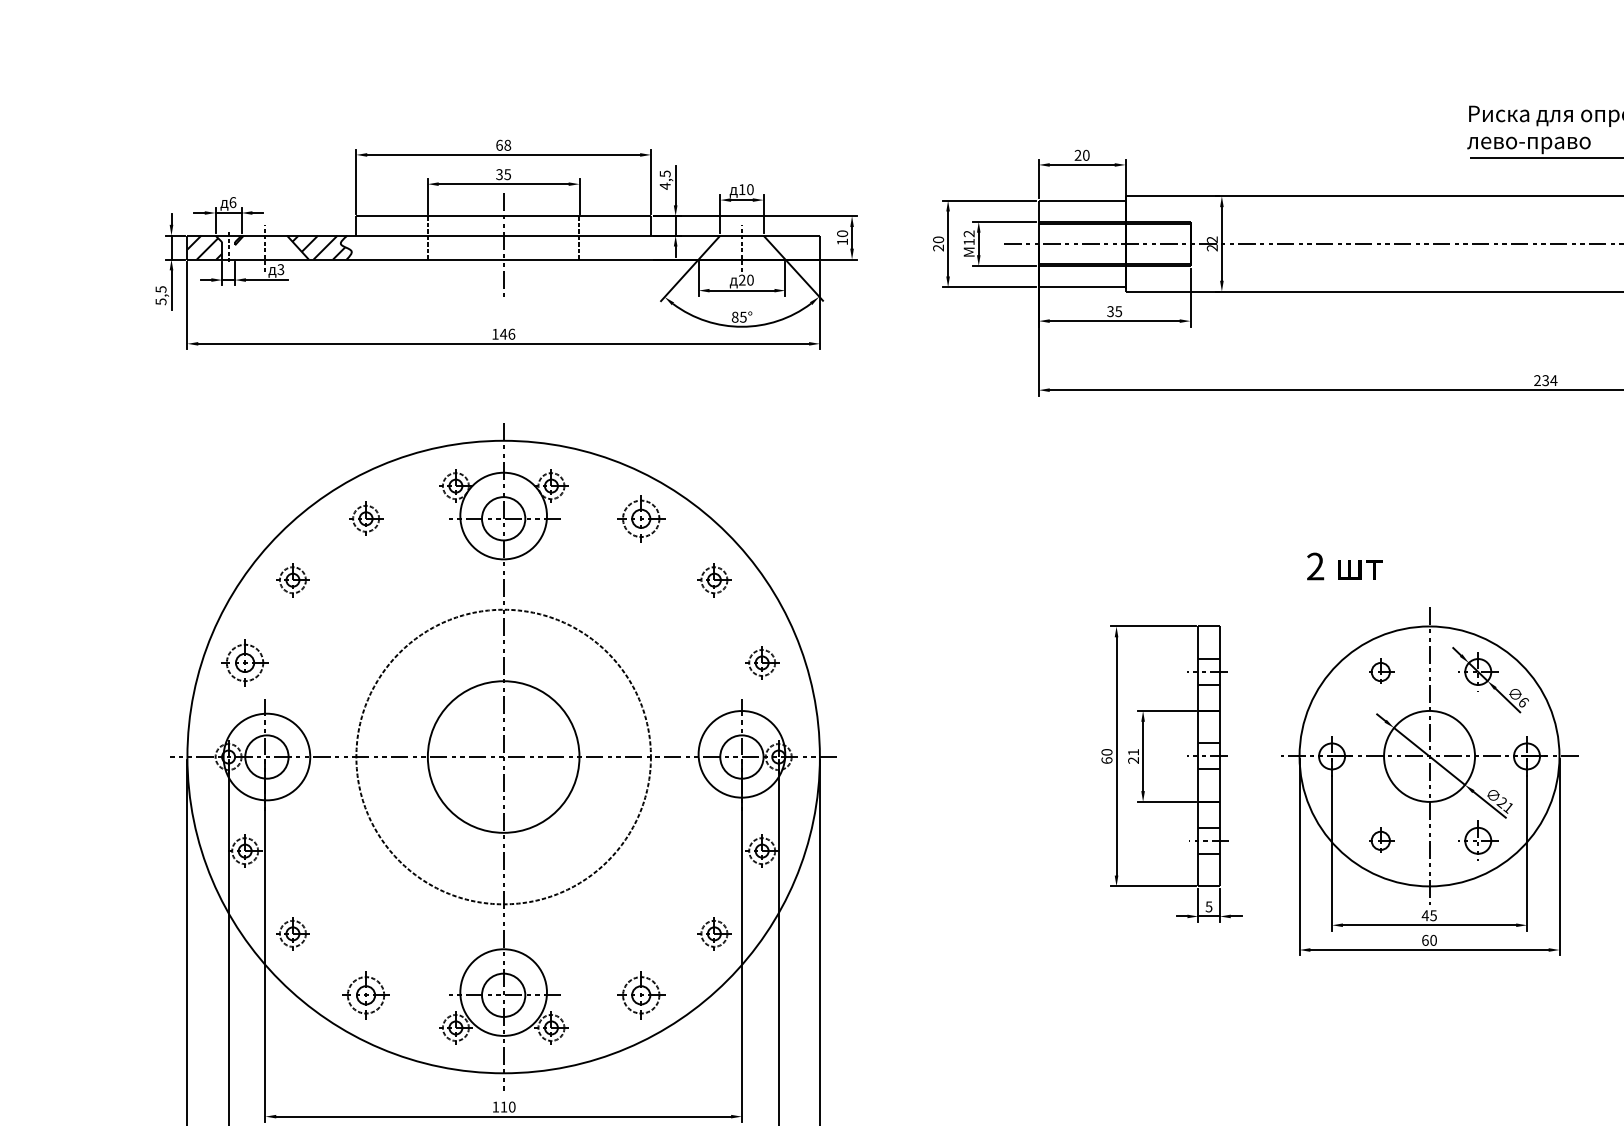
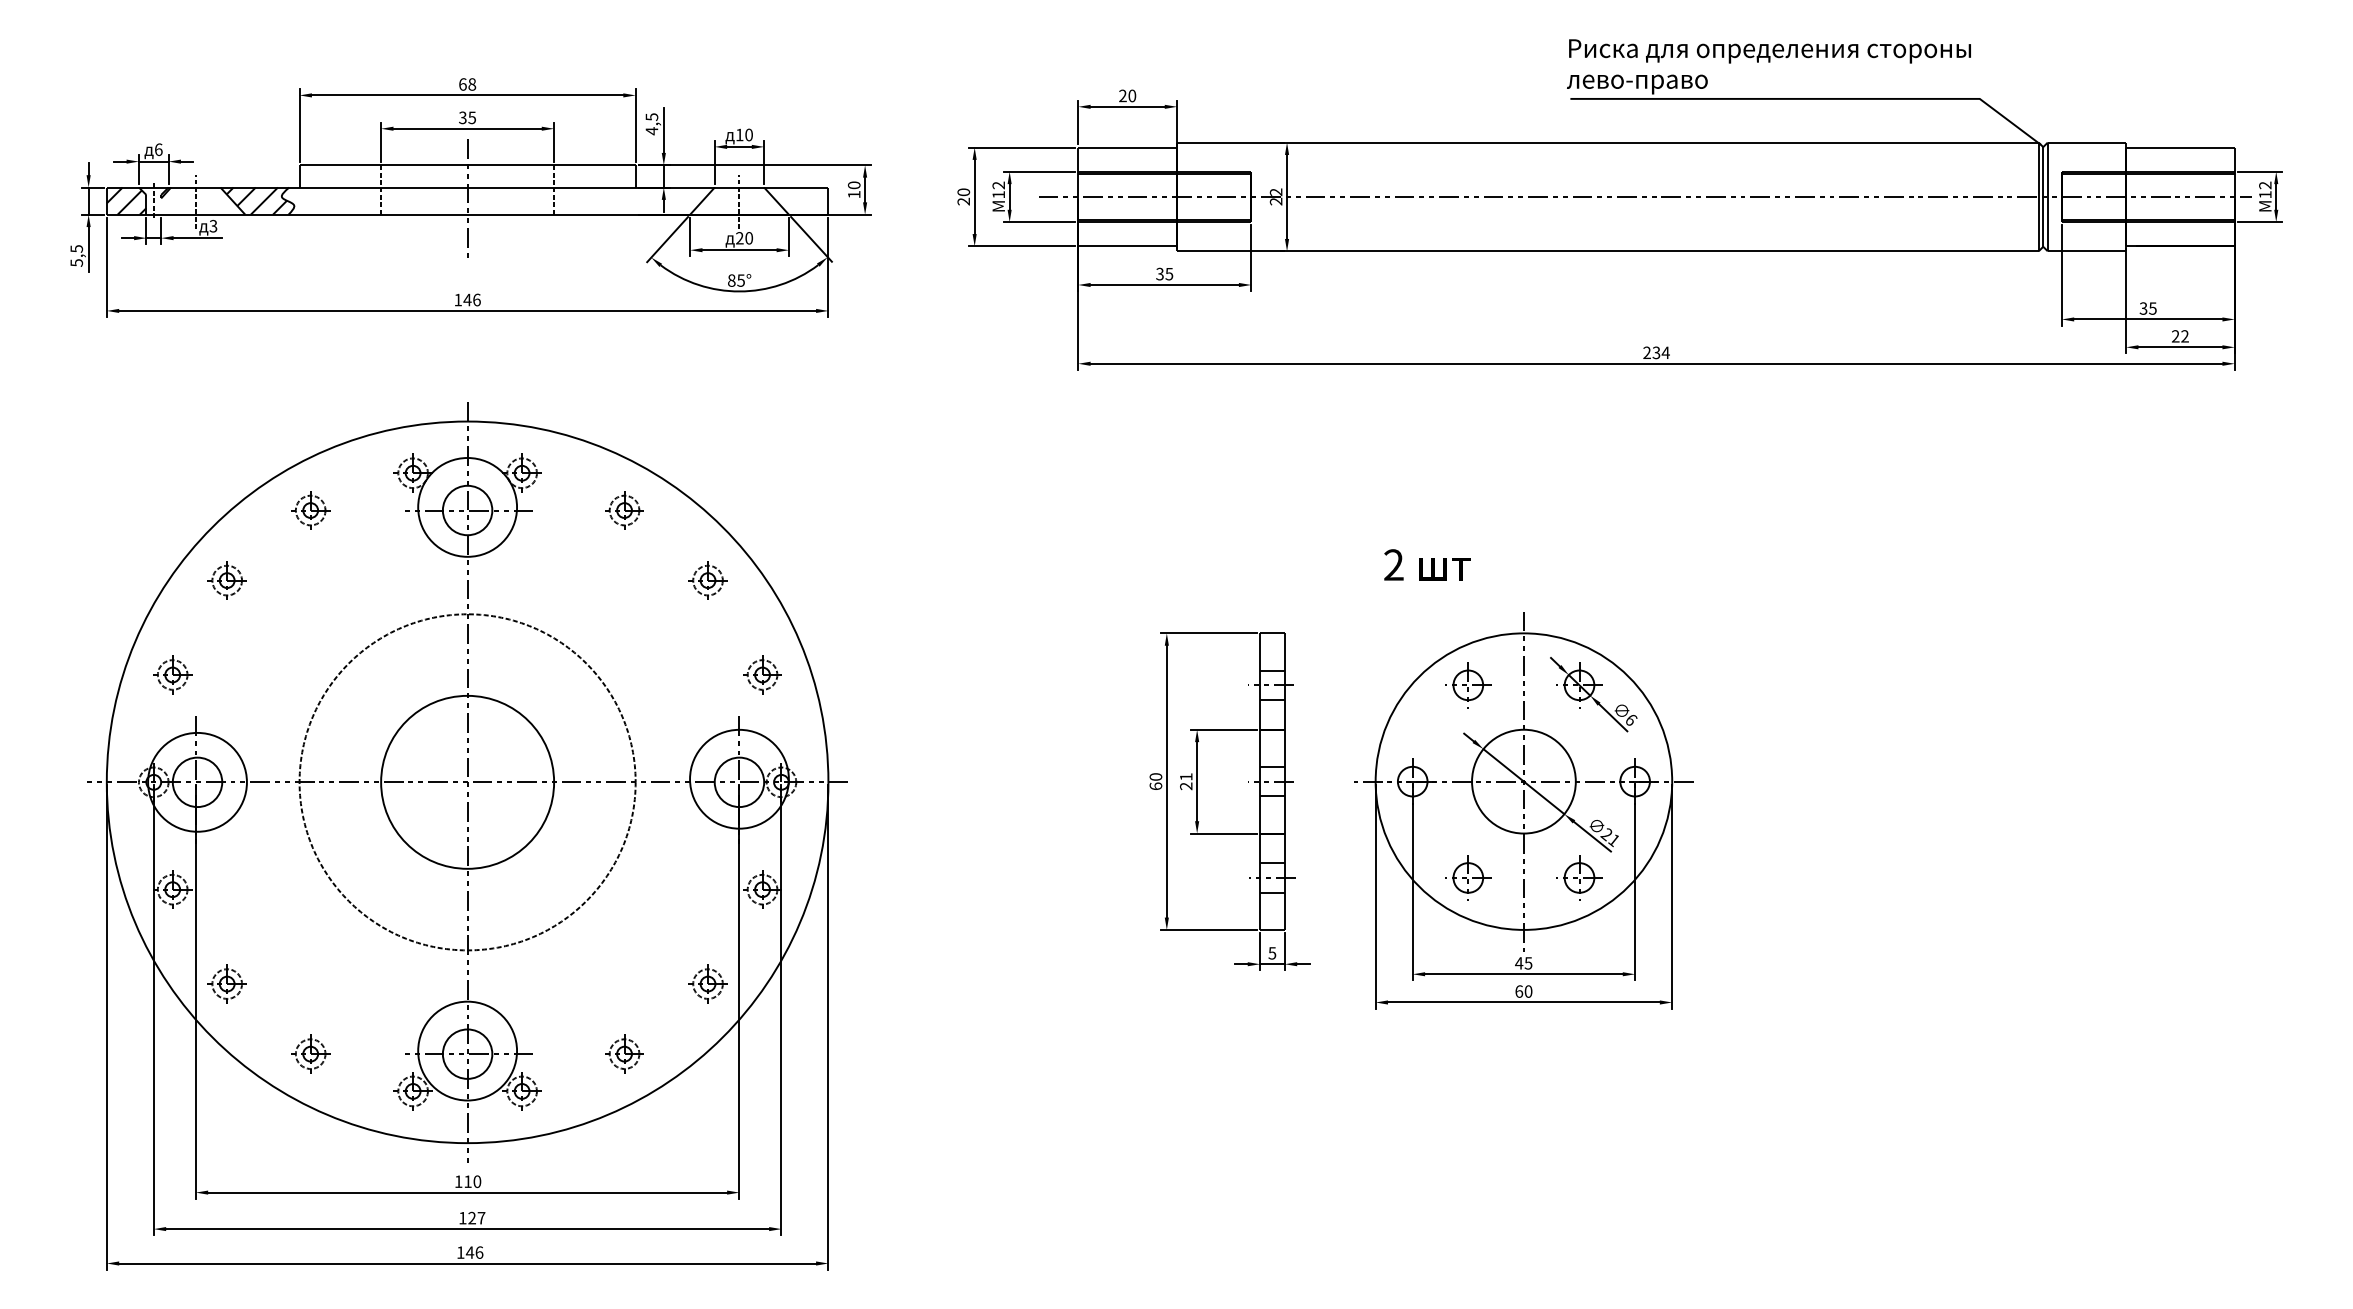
part: (641, 518) -> (624, 510), size x0.71
part: (245, 662) -> (172, 674), size x0.71
part: (1380, 672) -> (1468, 685), size x1.43
part: (1380, 840) -> (1468, 877), size x1.43
part: (365, 994) -> (310, 1053), size x0.71
part: (641, 994) -> (624, 1053), size x0.71

